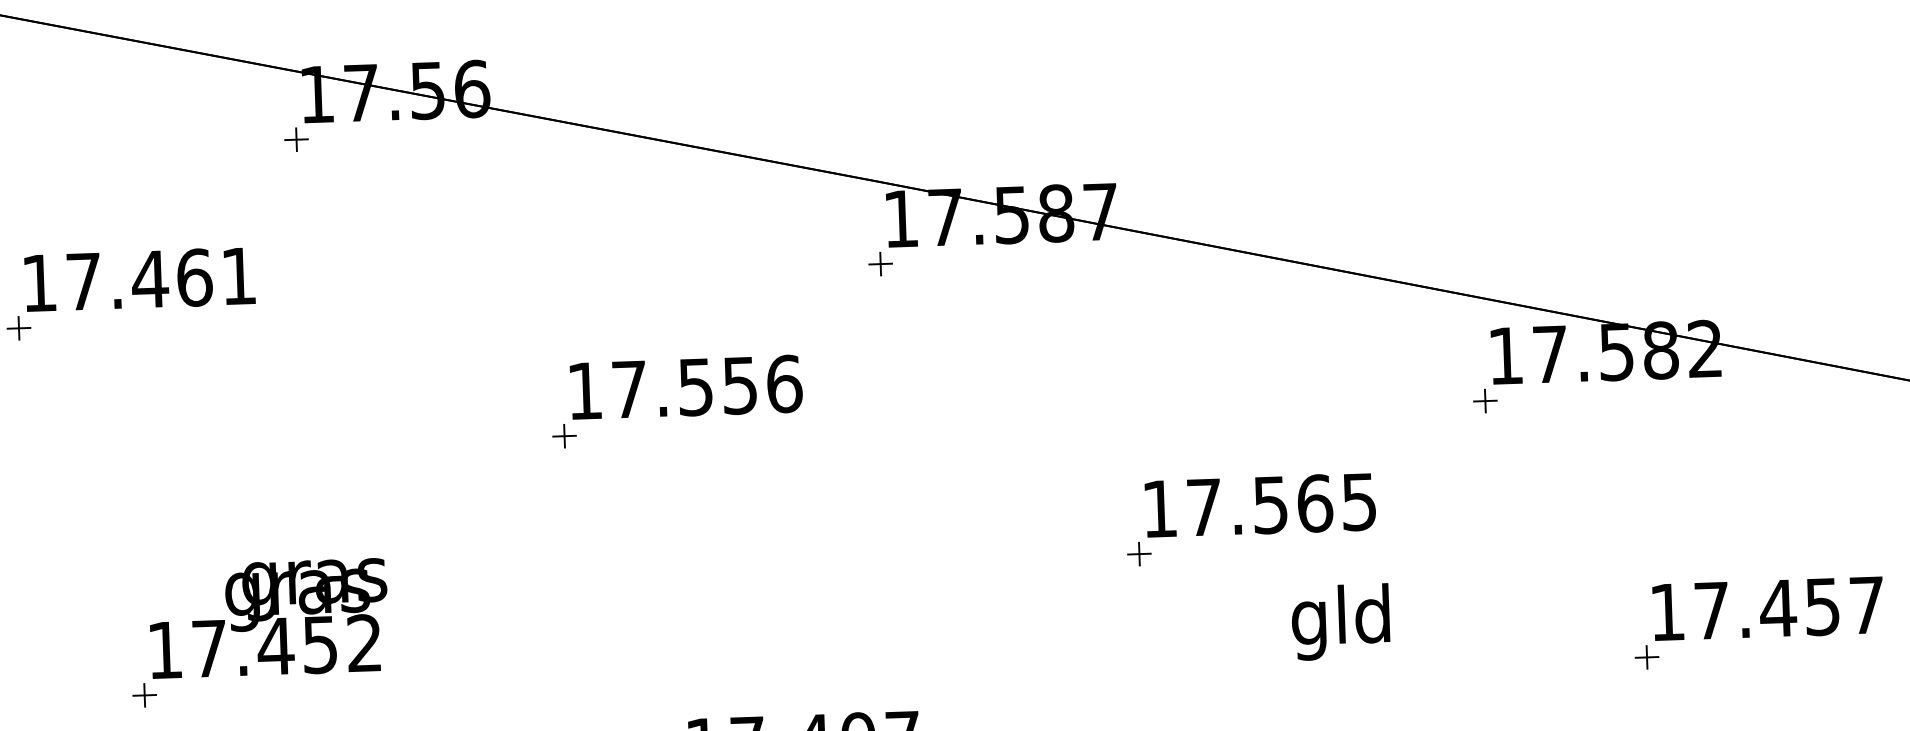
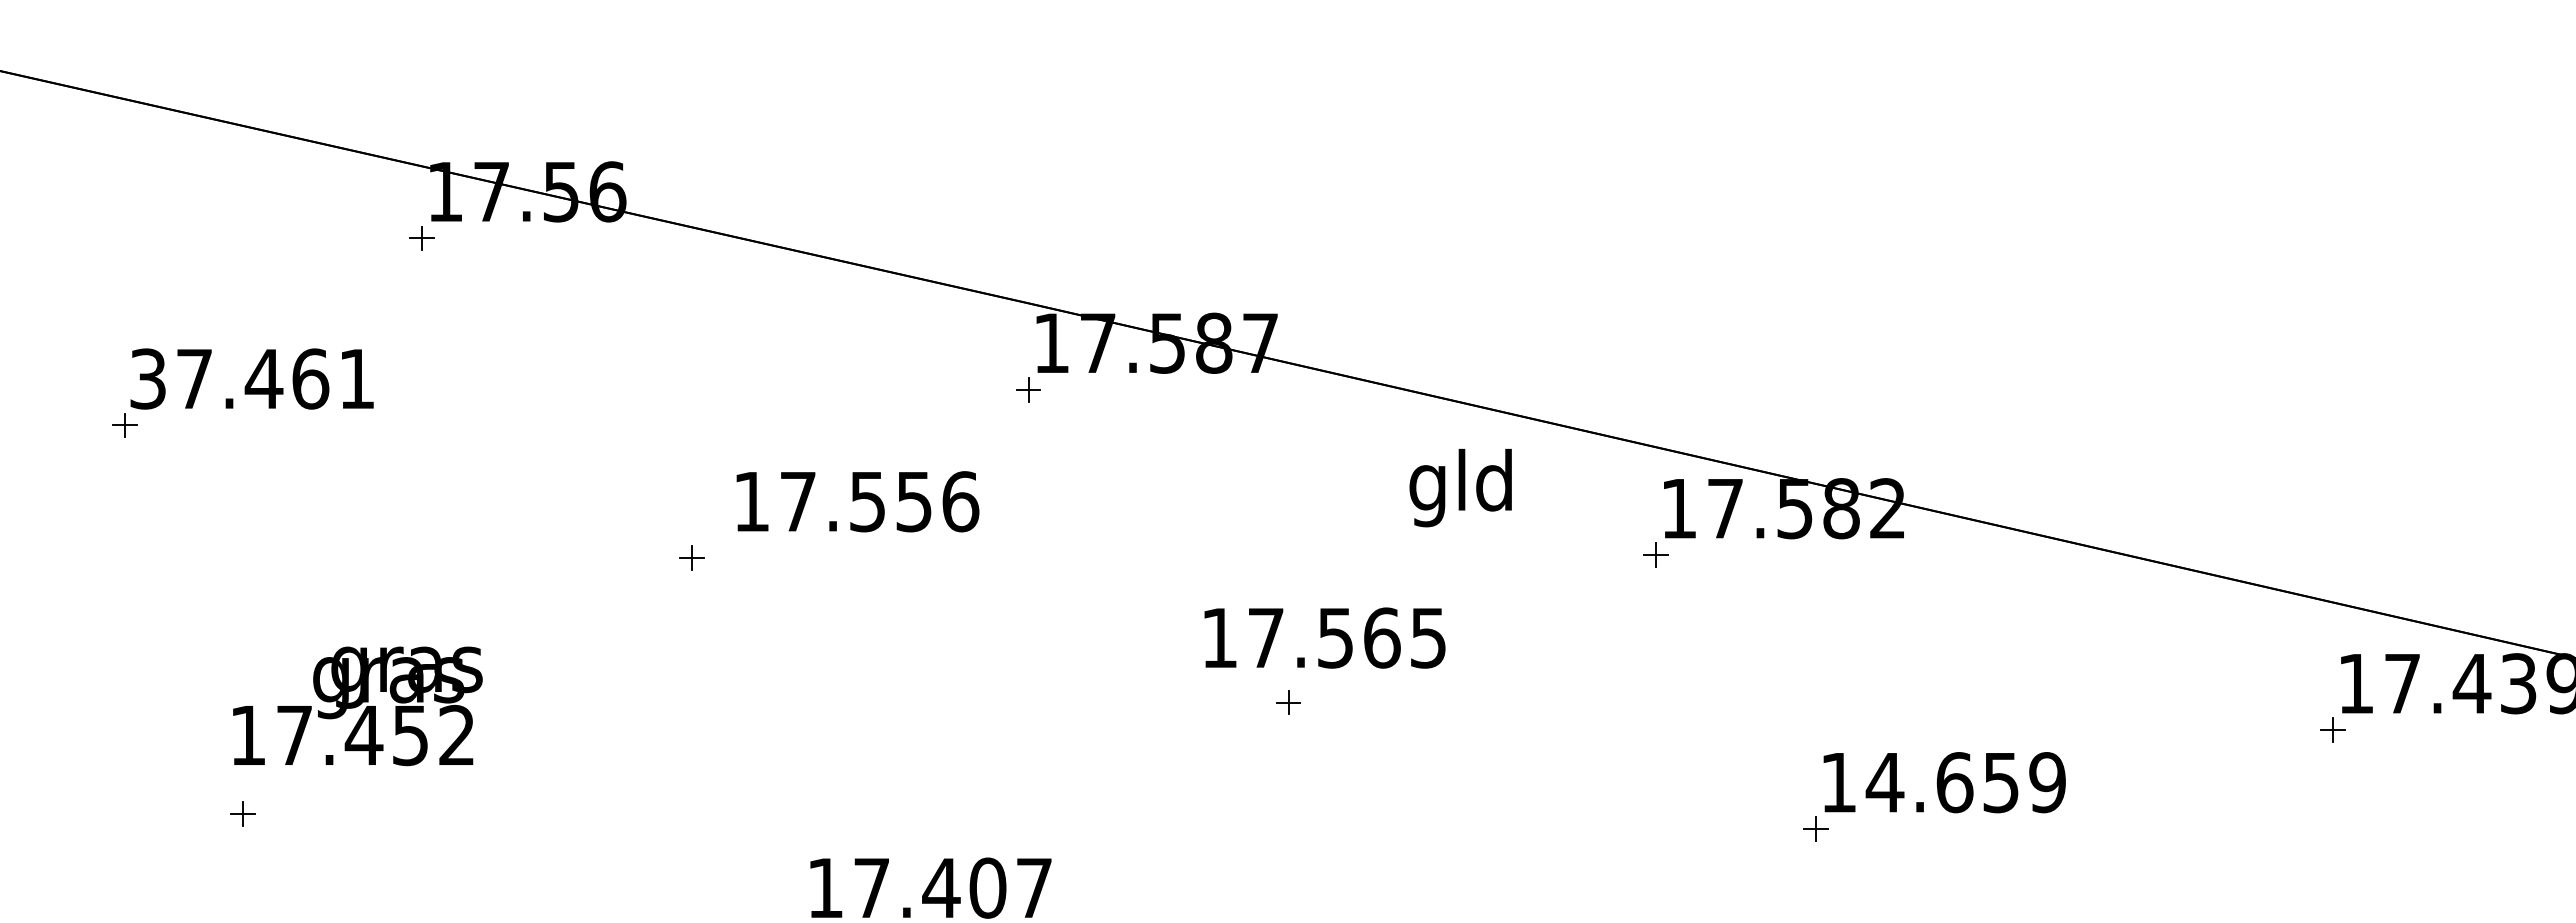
text: (38, 282) -> (147, 378), 17.461 -> 37.461
text: (686, 387) -> (857, 501), moved
text: (1259, 504) -> (1324, 637), moved
text: (1788, 607) -> (1965, 782), 17.457 -> 14.659
text: (268, 618) -> (357, 706), moved
text: (1340, 622) -> (1460, 488), moved

